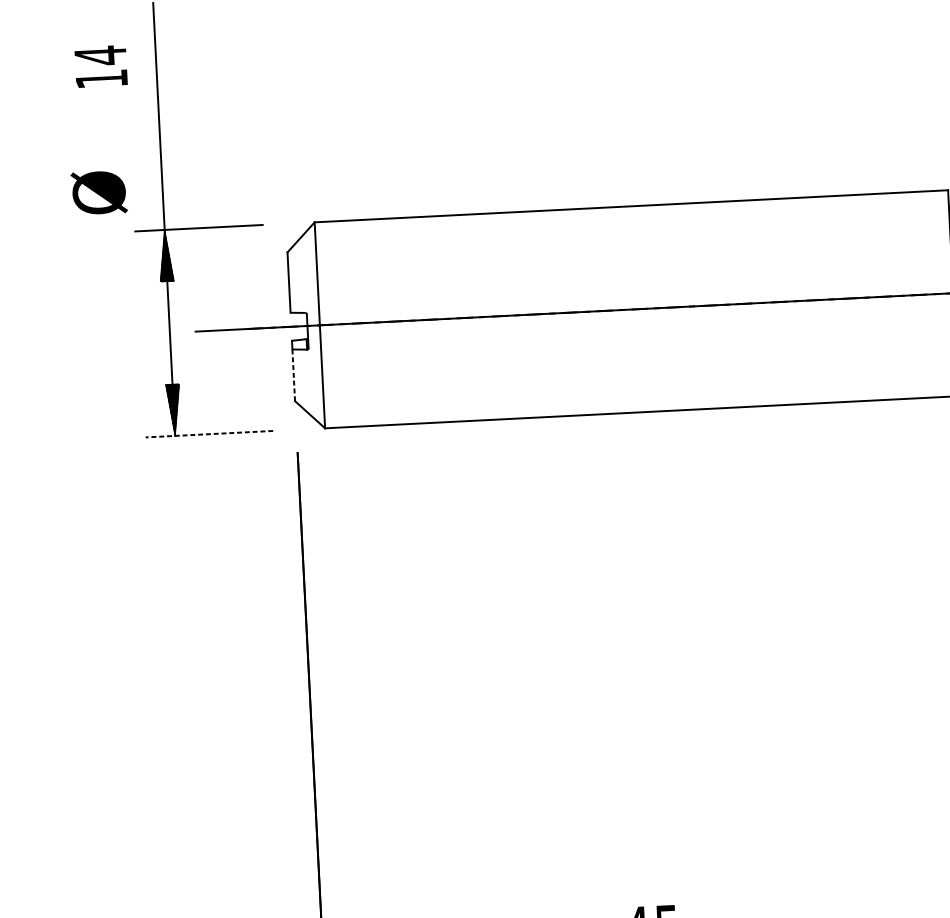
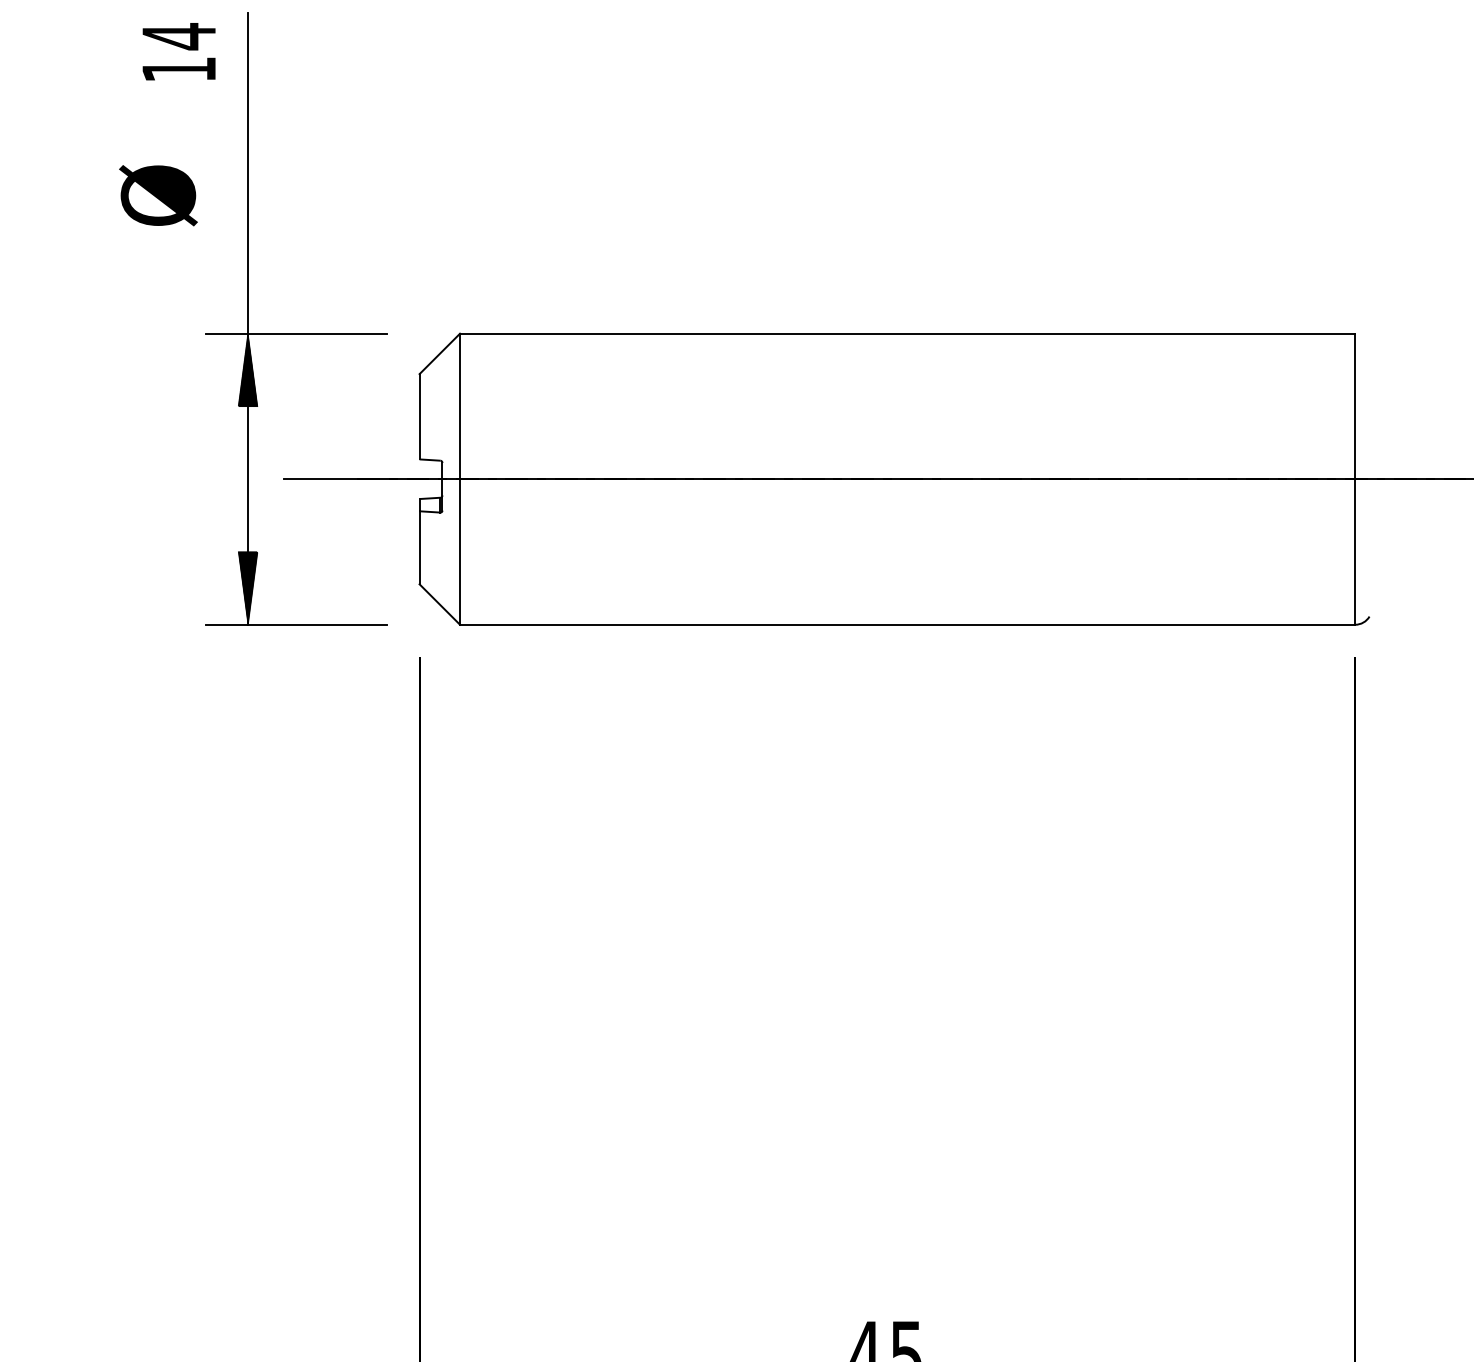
text: (100, 66) -> (178, 51), moved
text: (99, 192) -> (158, 195), moved
line: (293, 375) -> (419, 547), dashed -> solid
line: (209, 433) -> (296, 624), dashed -> solid

